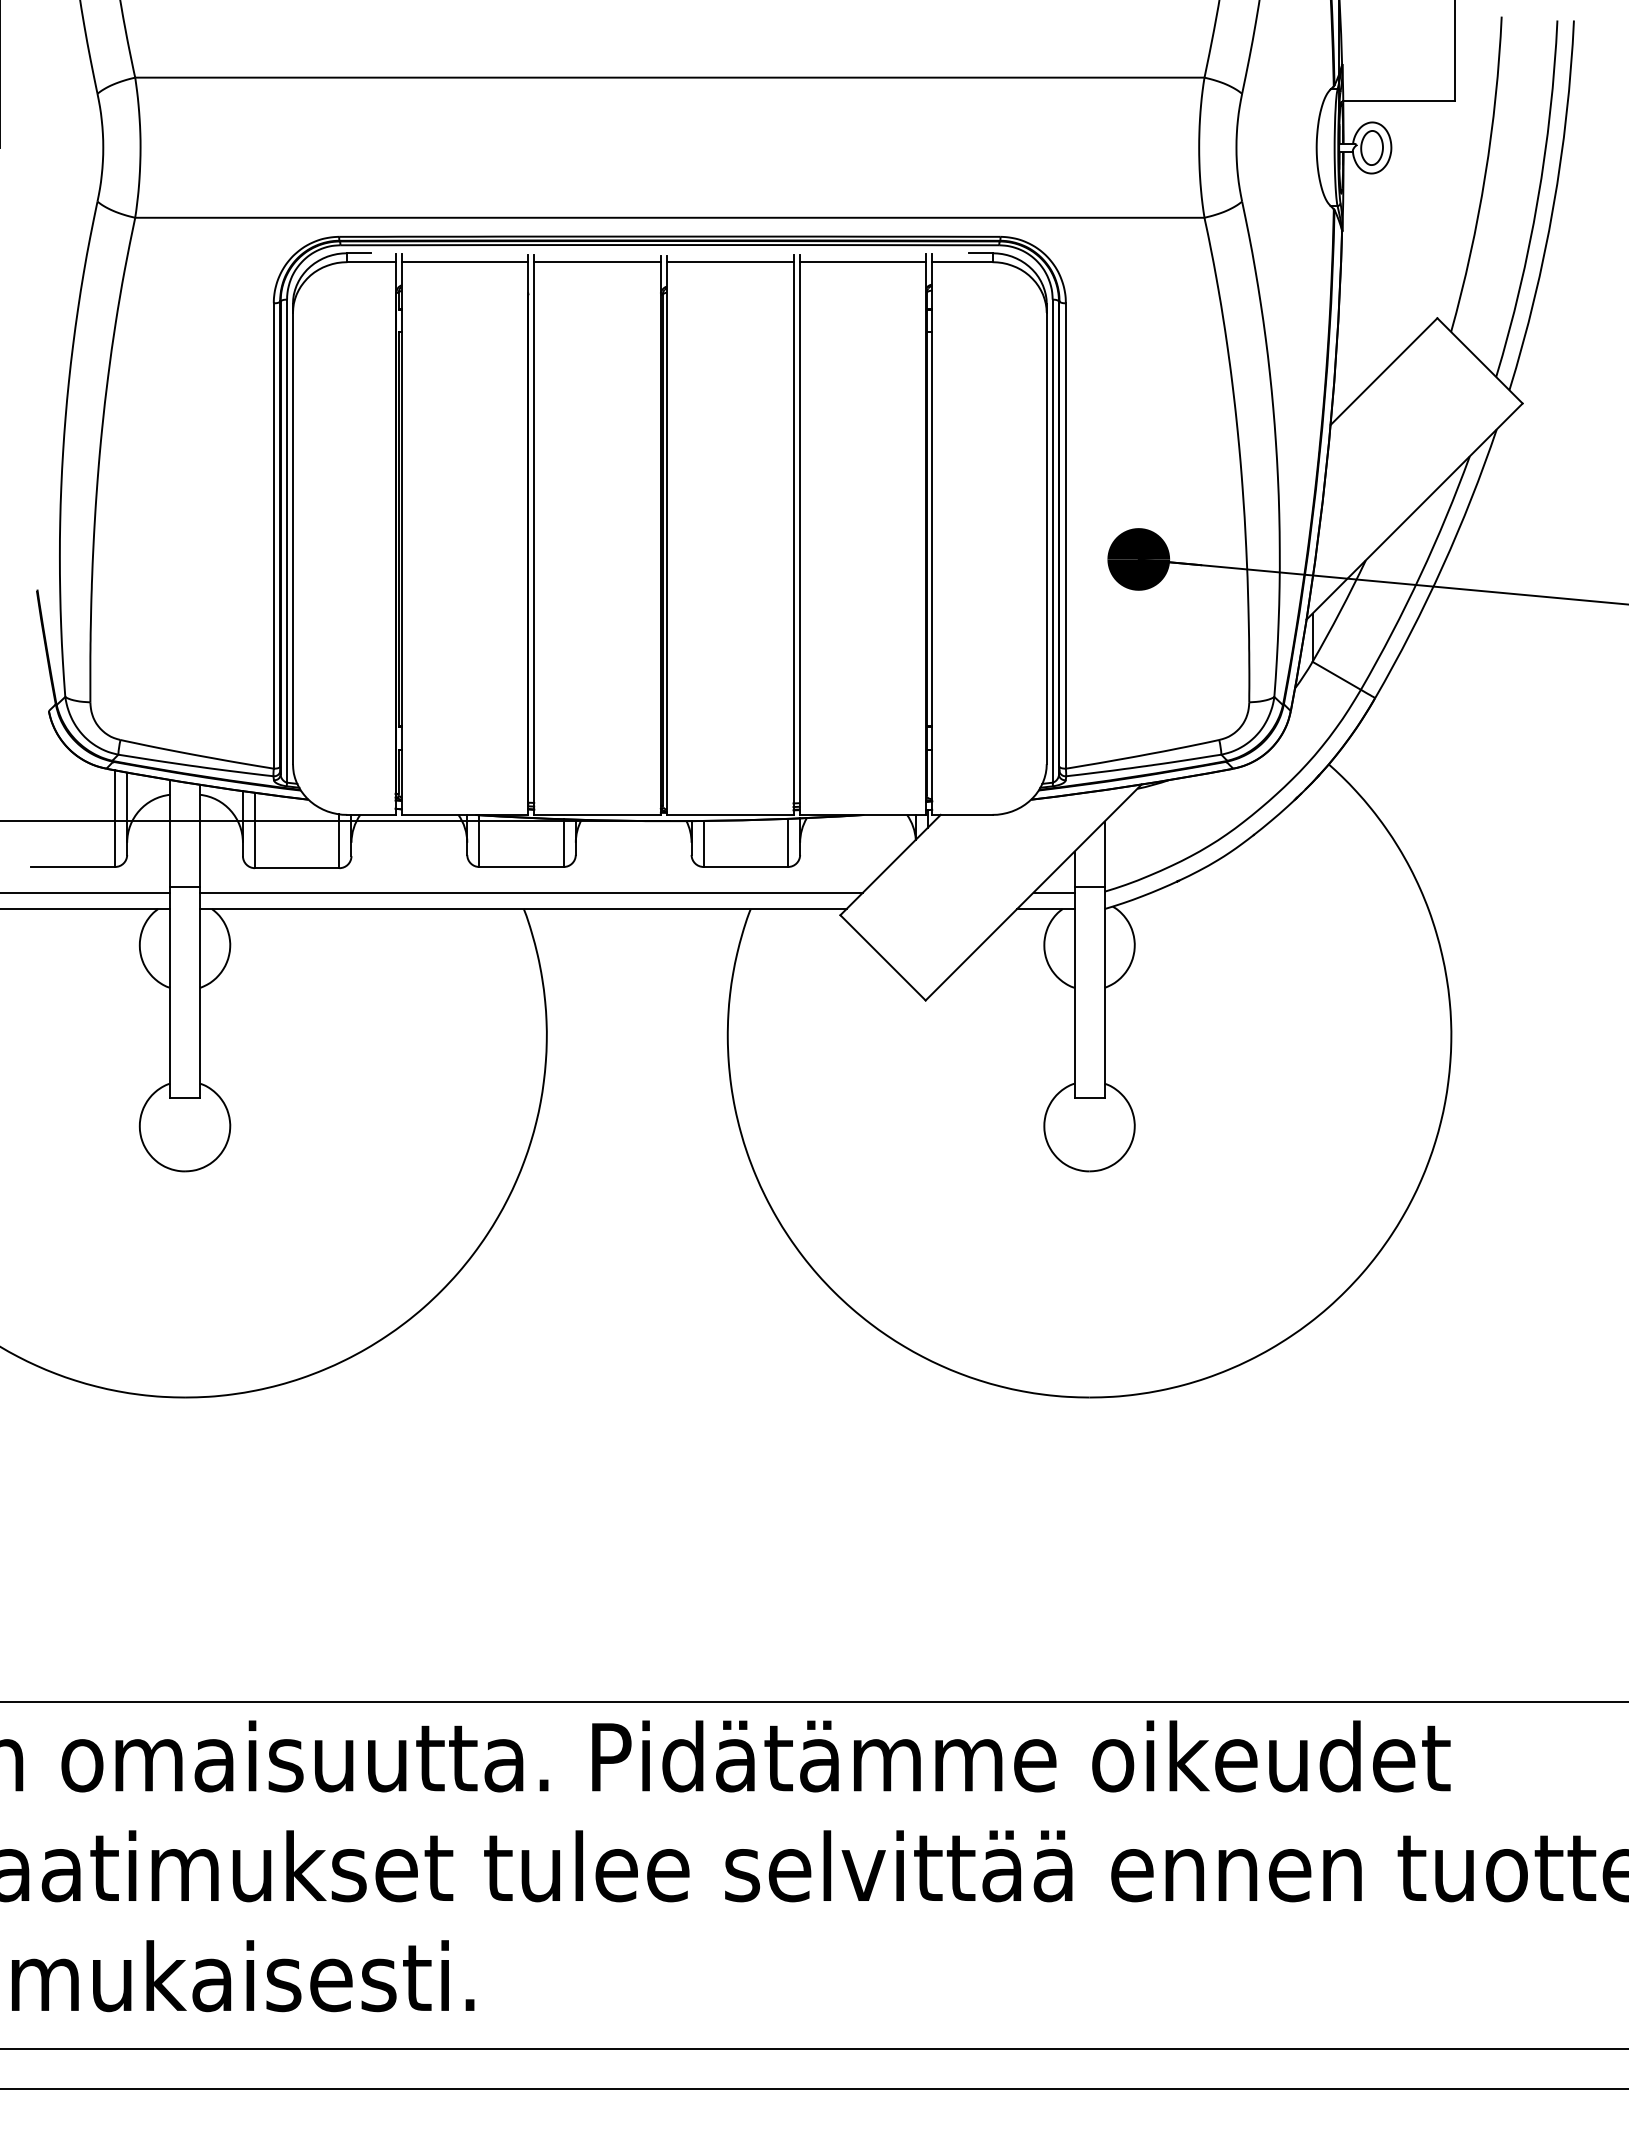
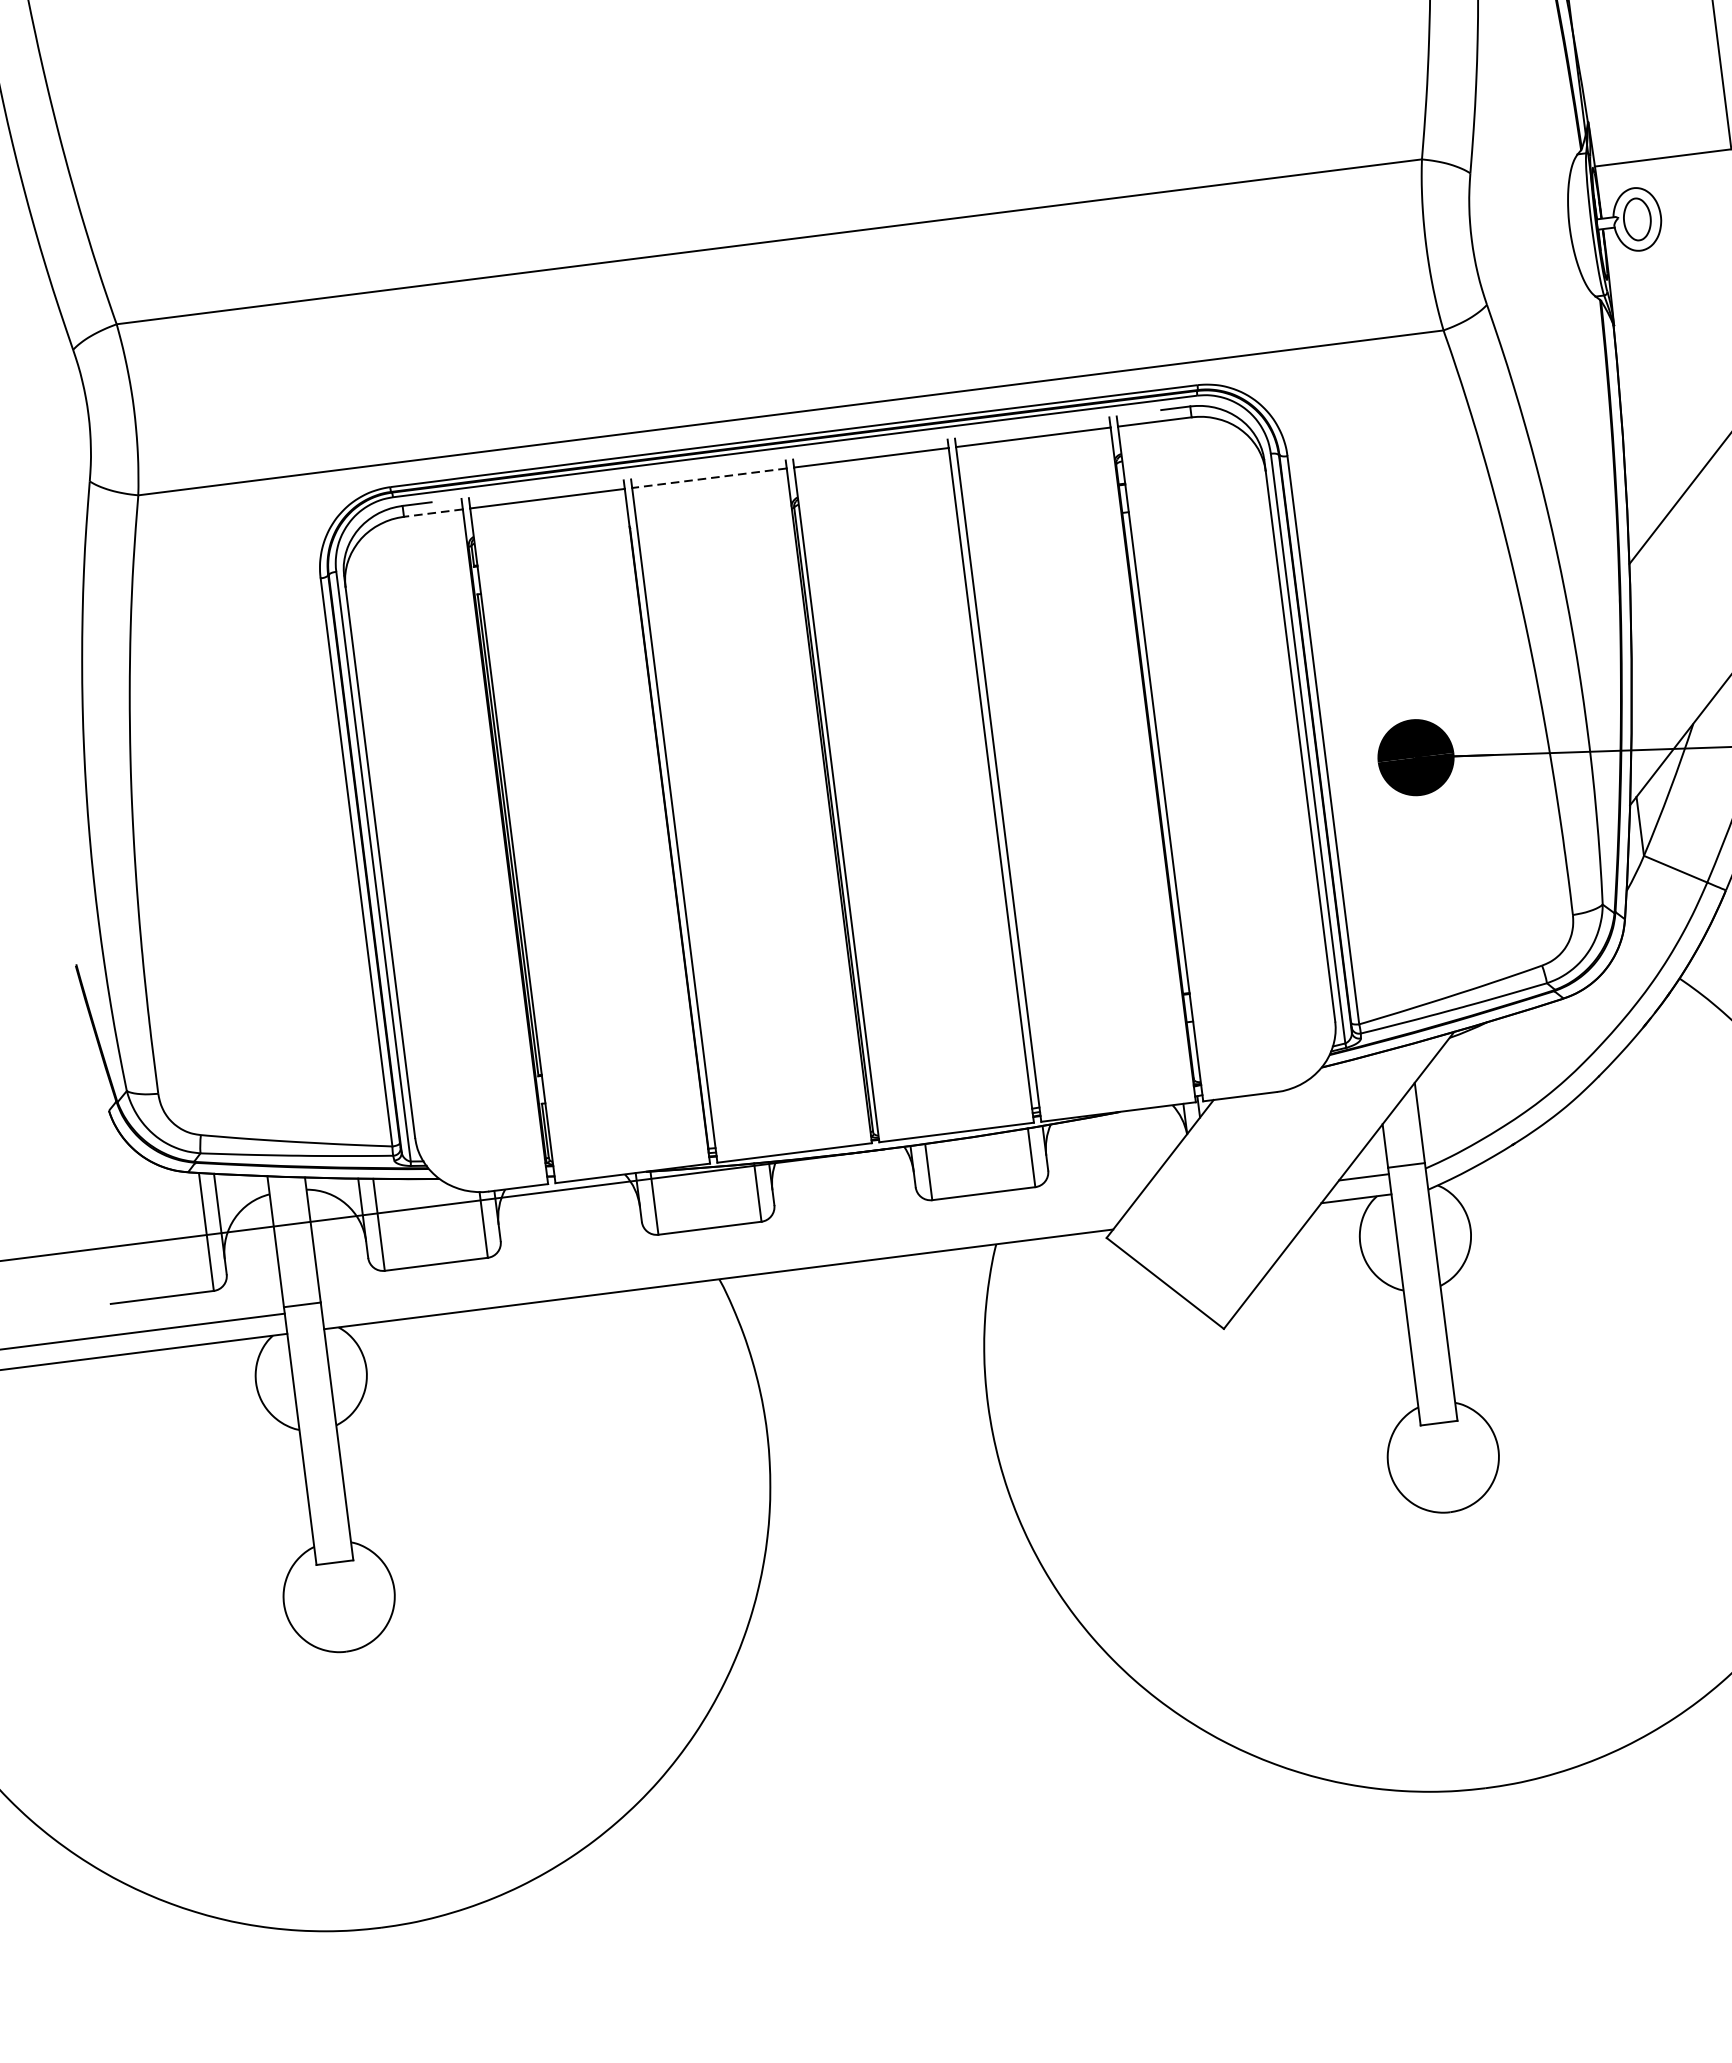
line: (370, 262) -> (432, 513), solid -> dashed
line: (597, 262) -> (709, 478), solid -> dashed
line: (531, 892) -> (726, 1257), removed

